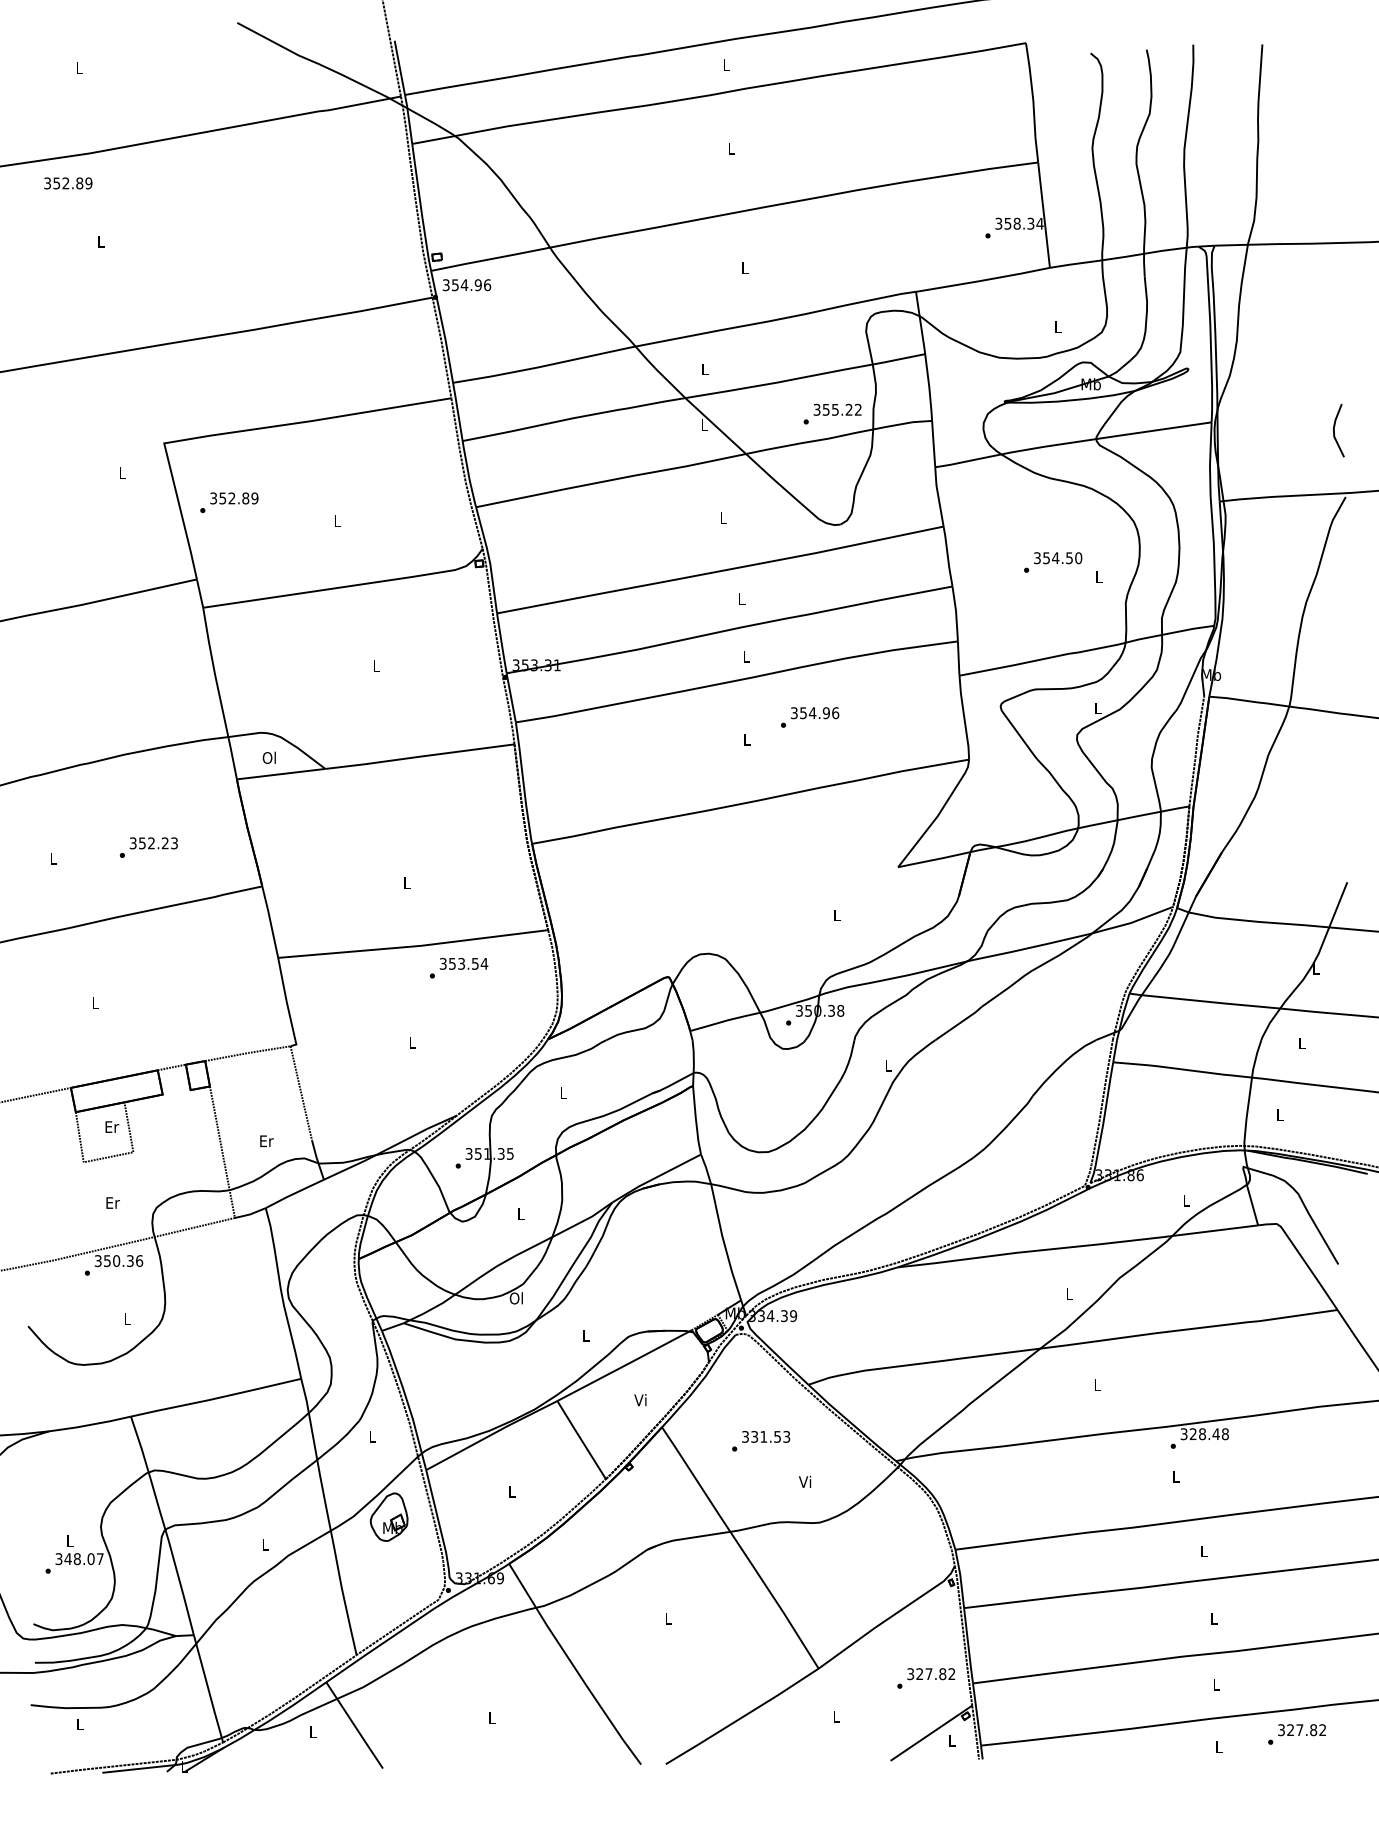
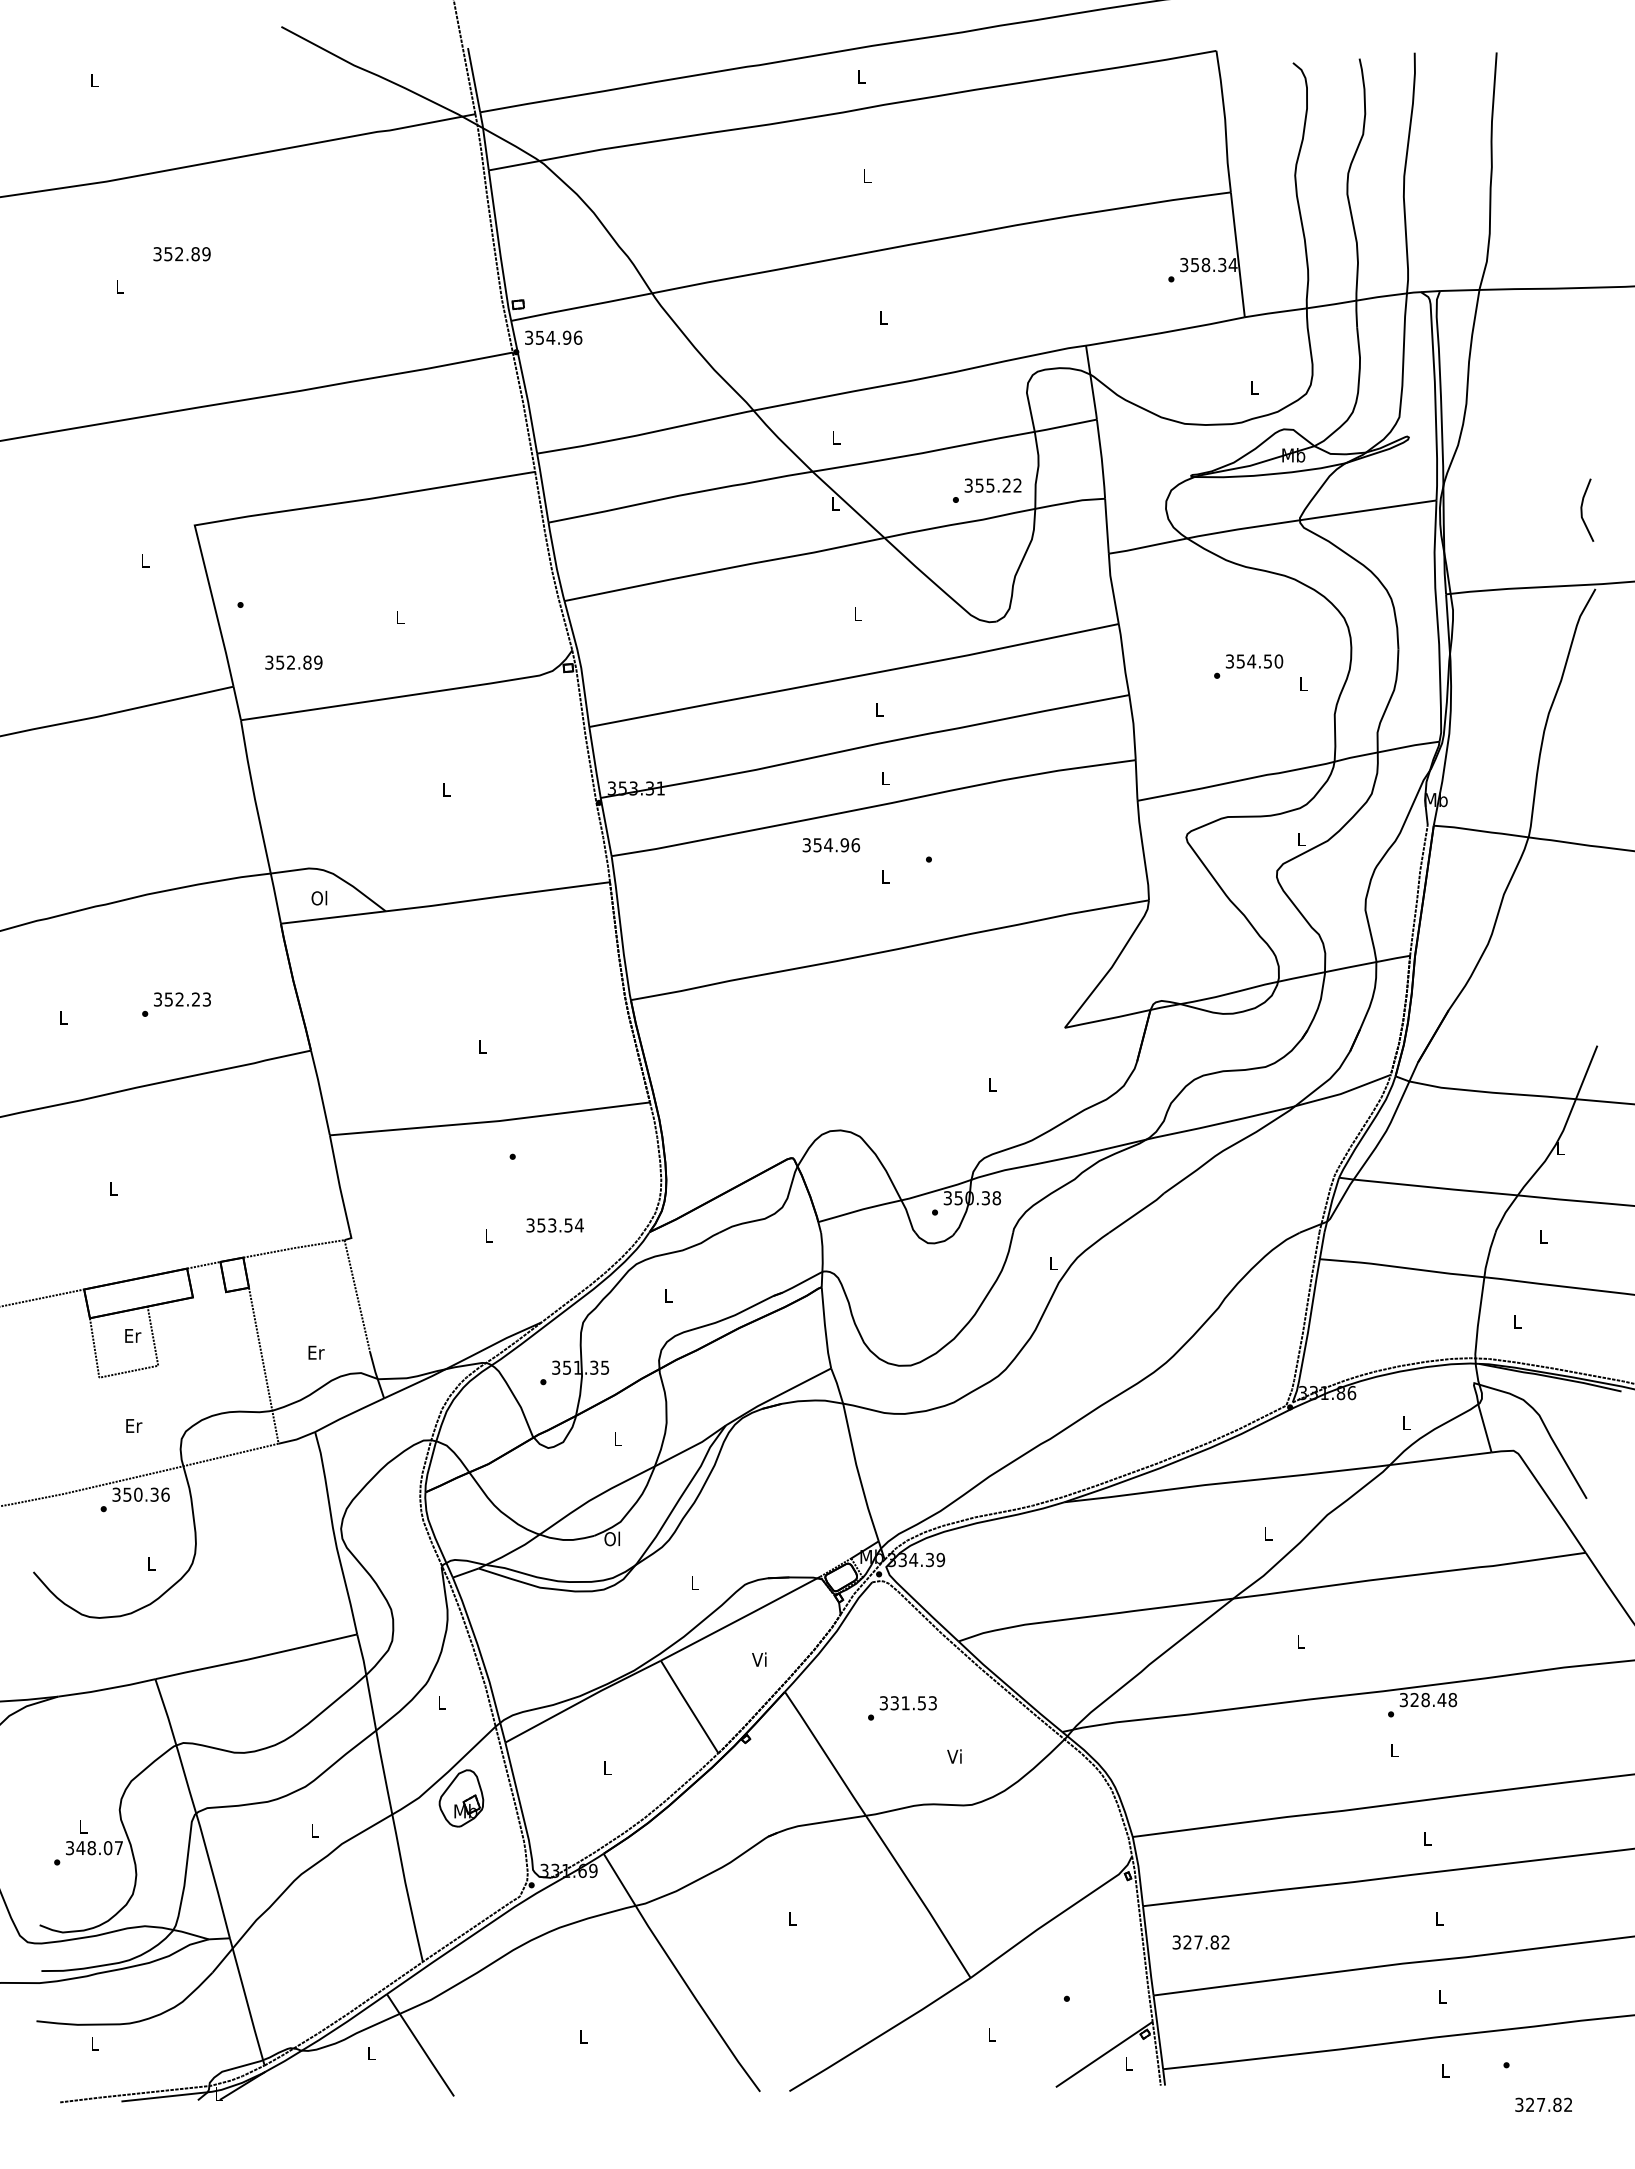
text: (67, 183) -> (181, 254), moved
text: (234, 498) -> (293, 662), moved
text: (815, 713) -> (831, 845), moved
text: (463, 963) -> (554, 1225), moved
text: (930, 1674) -> (1200, 1942), moved
text: (1301, 1729) -> (1543, 2104), moved

